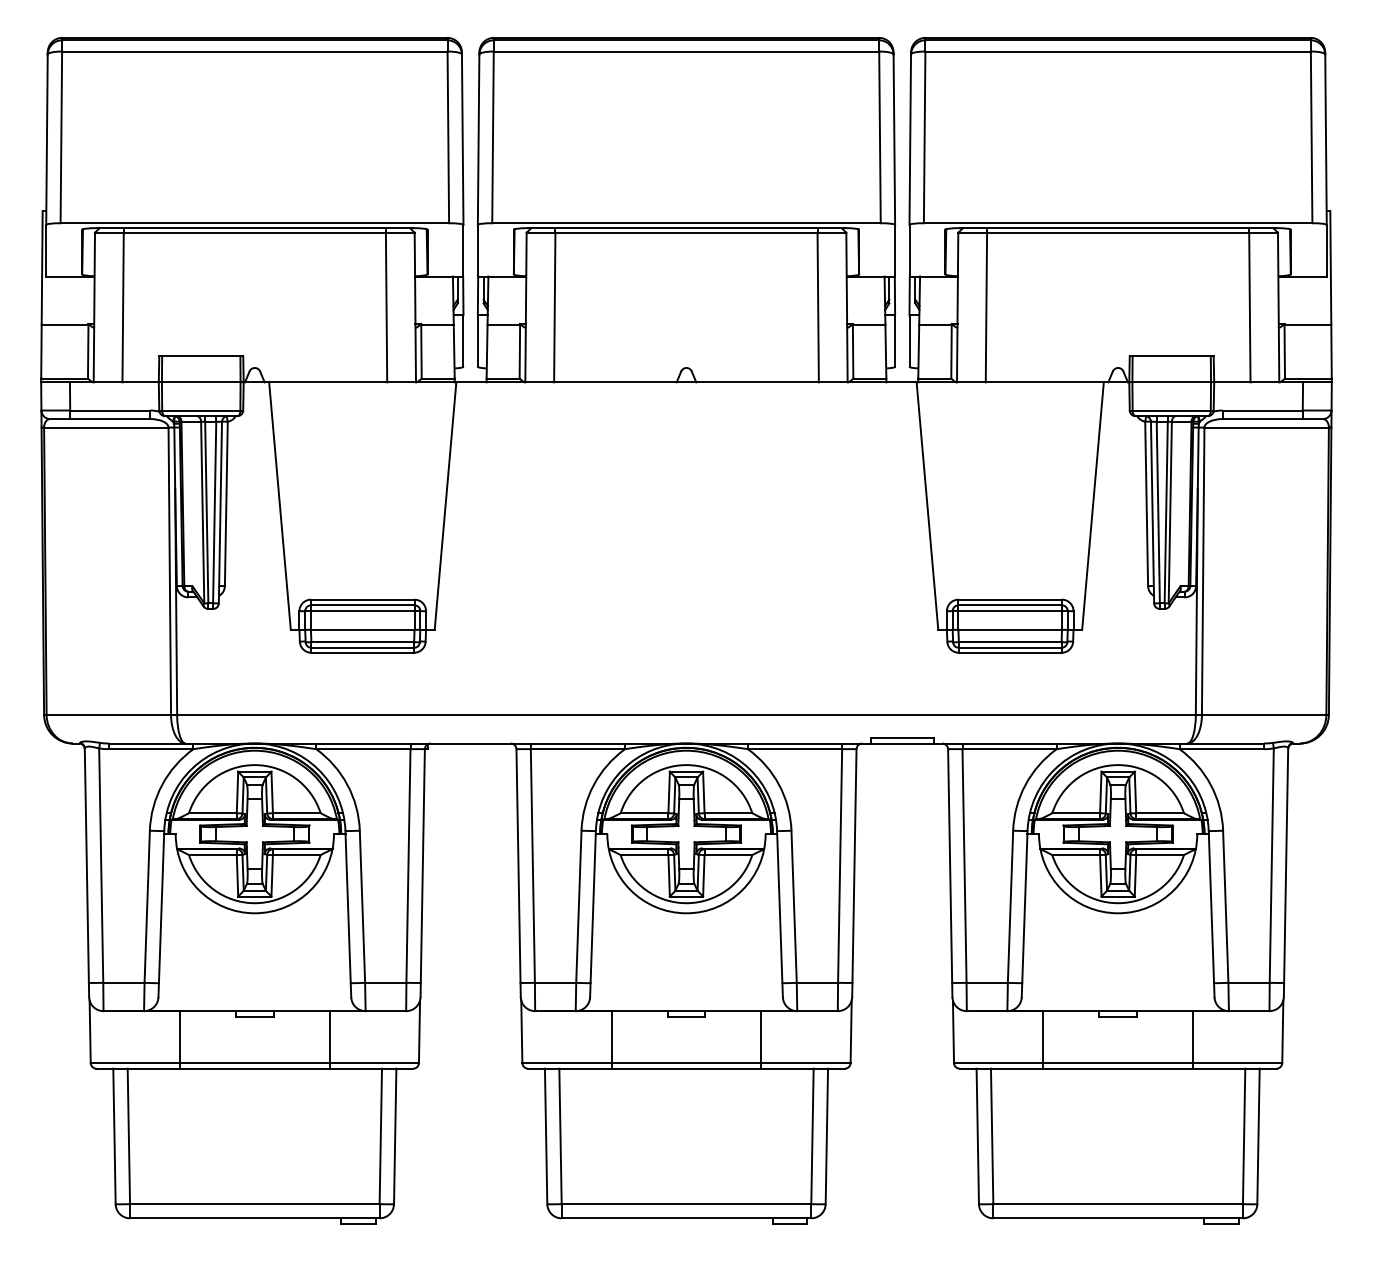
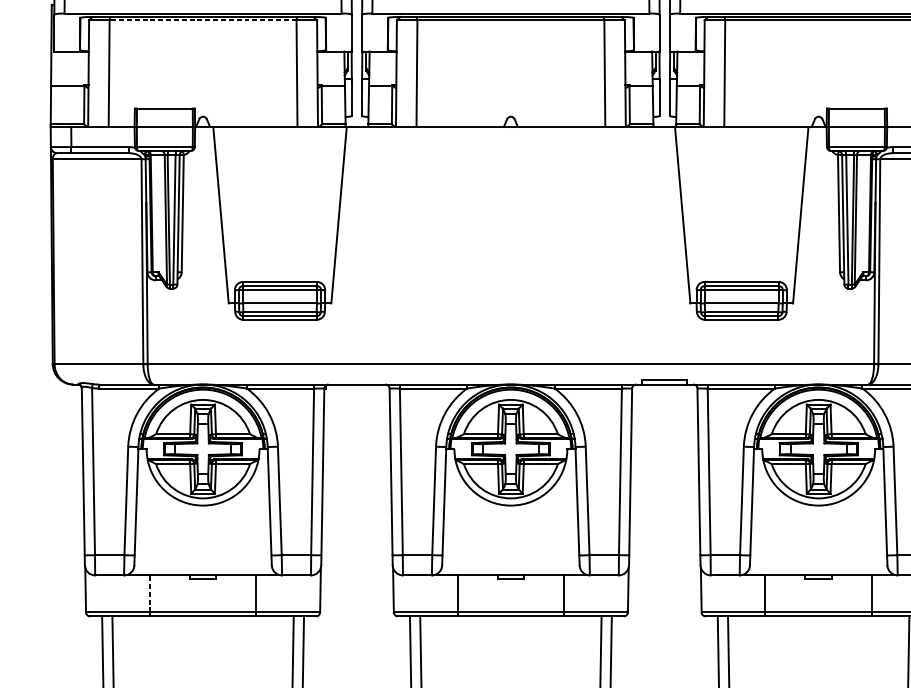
line: (254, 232) -> (202, 20), solid -> dashed
line: (180, 1037) -> (150, 594), solid -> dashed

